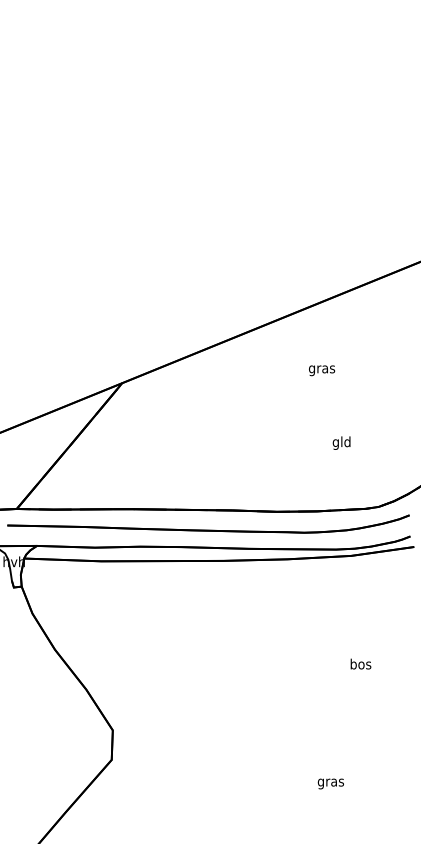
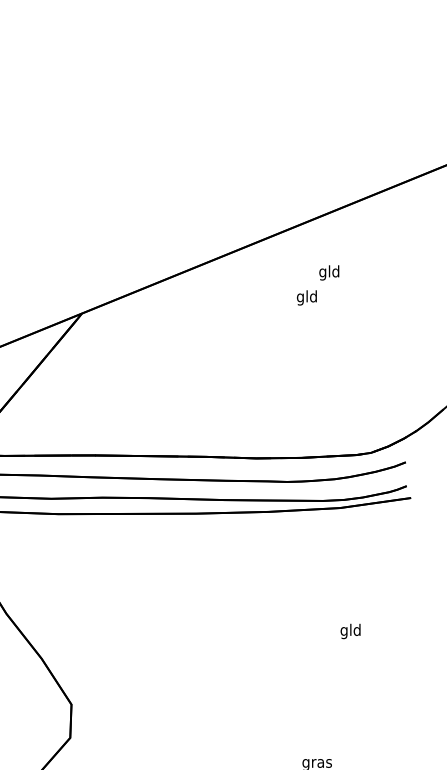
text: (322, 369) -> (307, 298), gras -> gld
text: (341, 442) -> (329, 272), moved
text: (360, 665) -> (350, 631), bos -> gld

